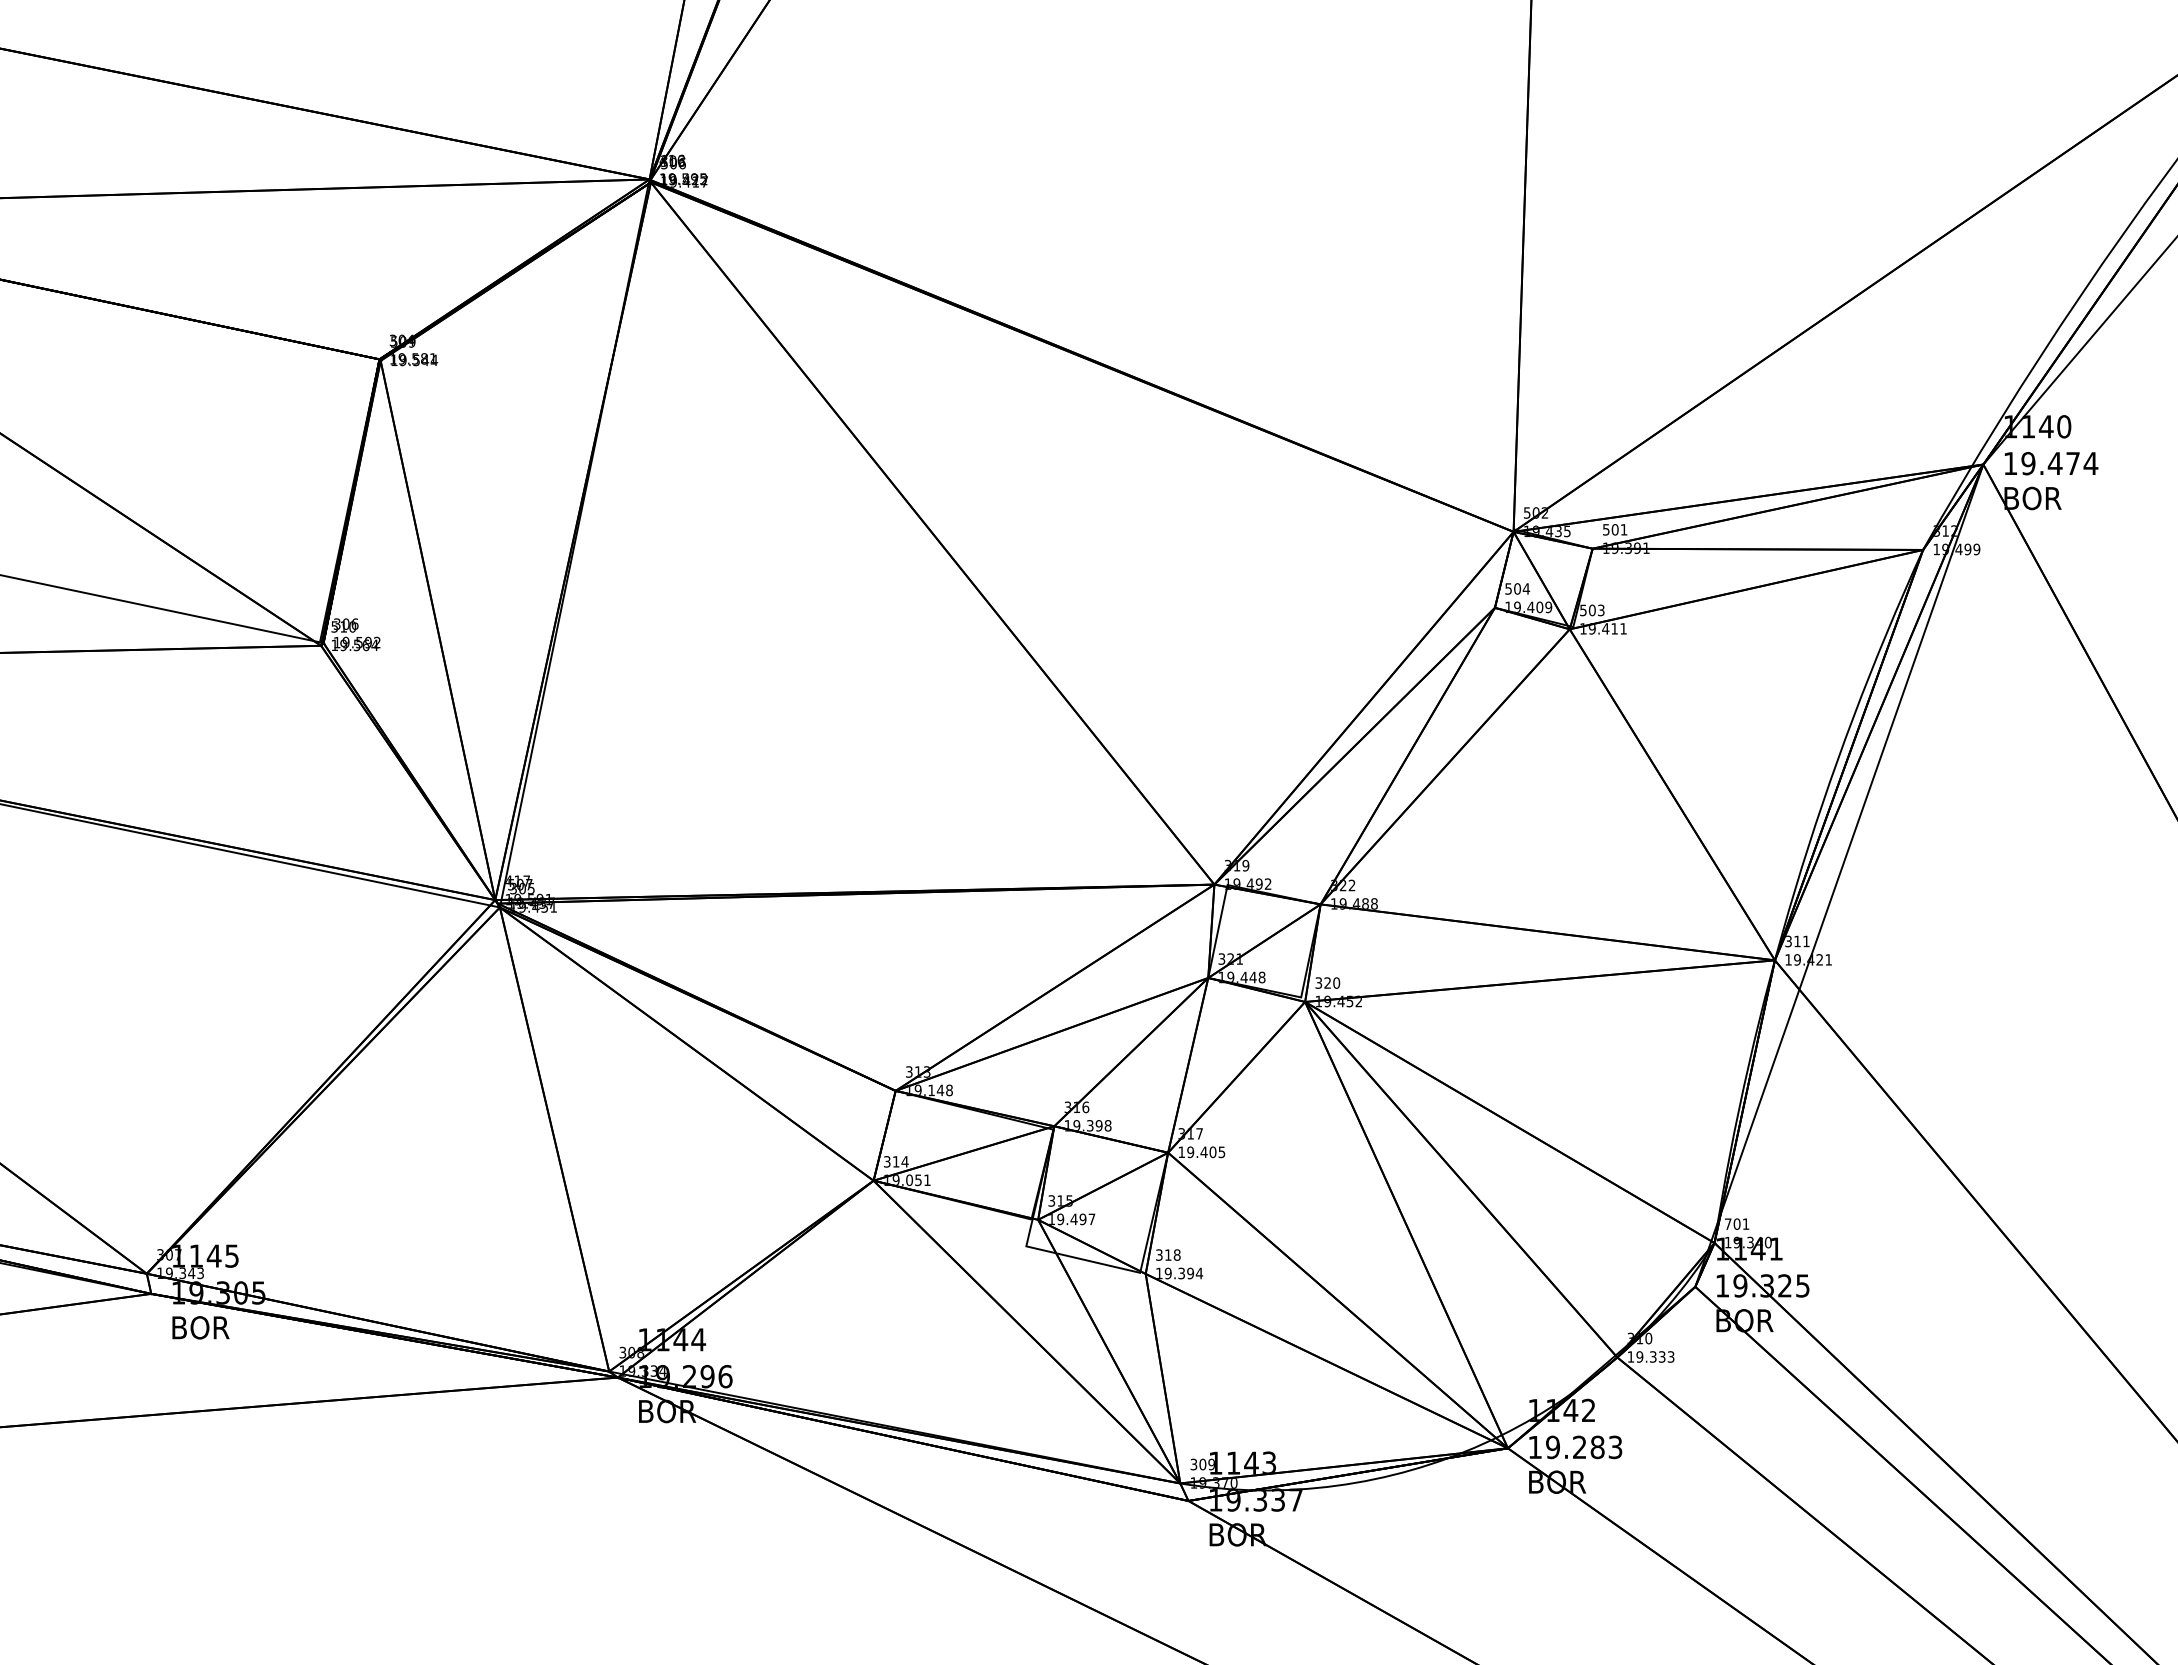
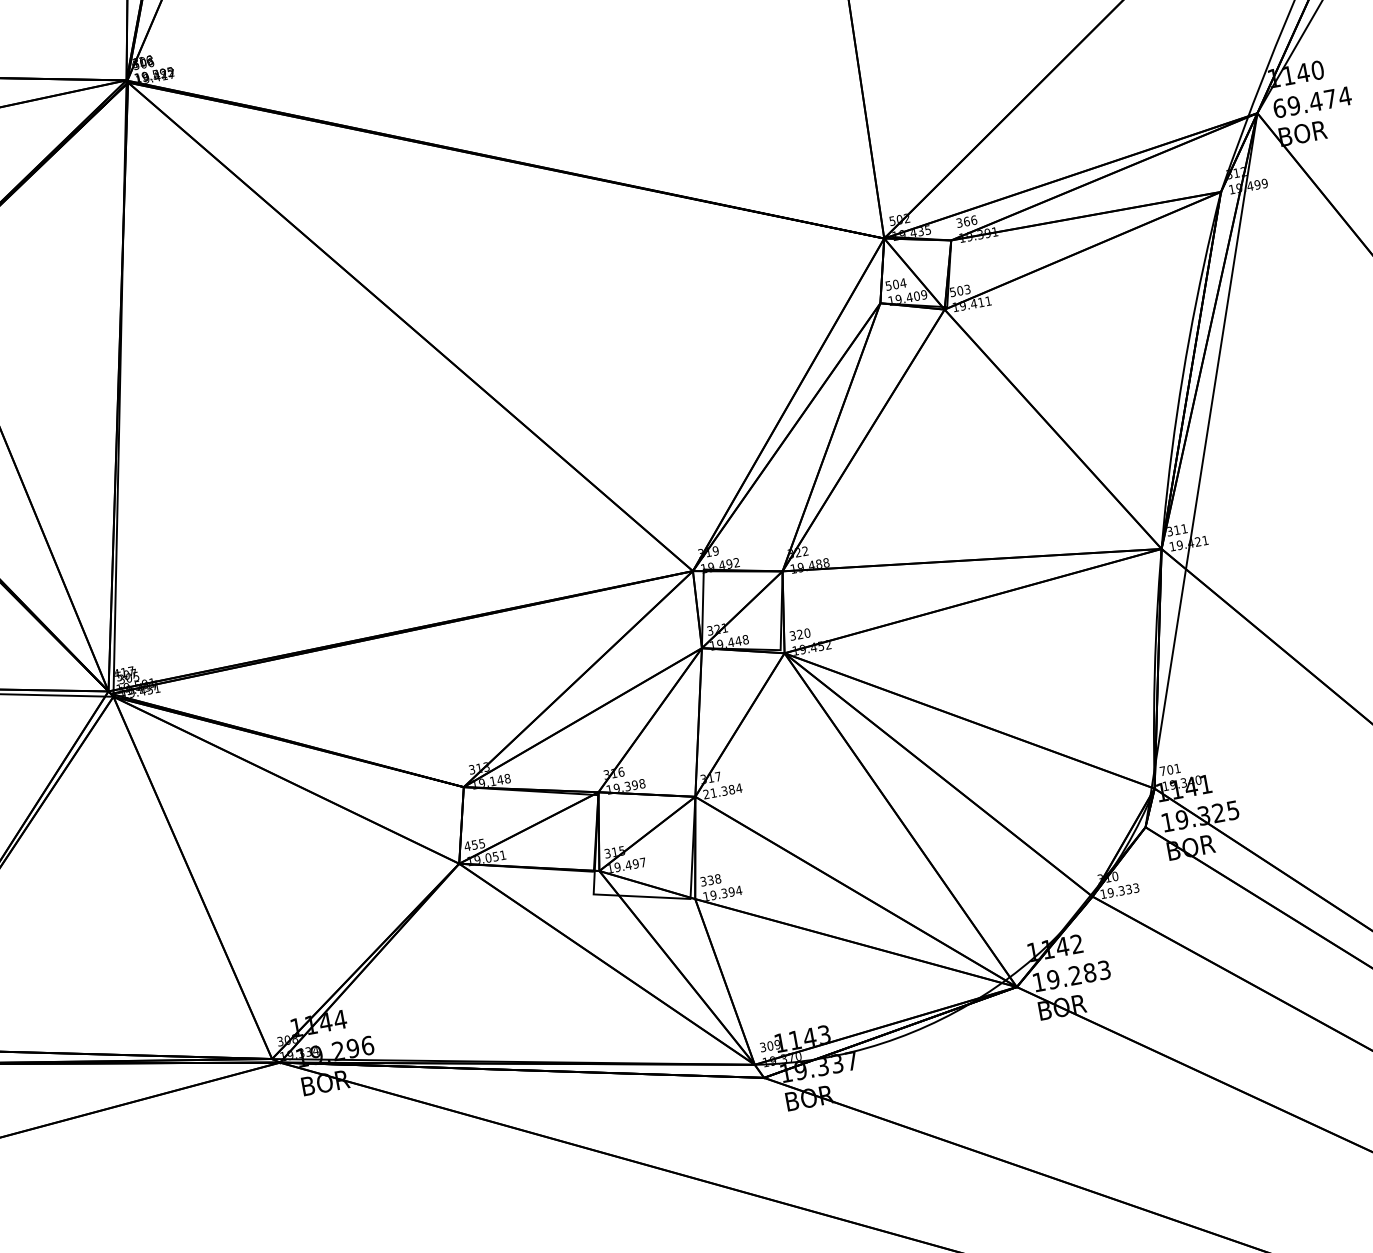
text: (2010, 463) -> (1279, 108), 19.474 -> 69.474
text: (1615, 529) -> (967, 221), 501 -> 366
text: (1201, 1152) -> (722, 791), 19.405 -> 21.384
text: (895, 1161) -> (474, 844), 314 -> 455
text: (1168, 1254) -> (710, 879), 318 -> 338

